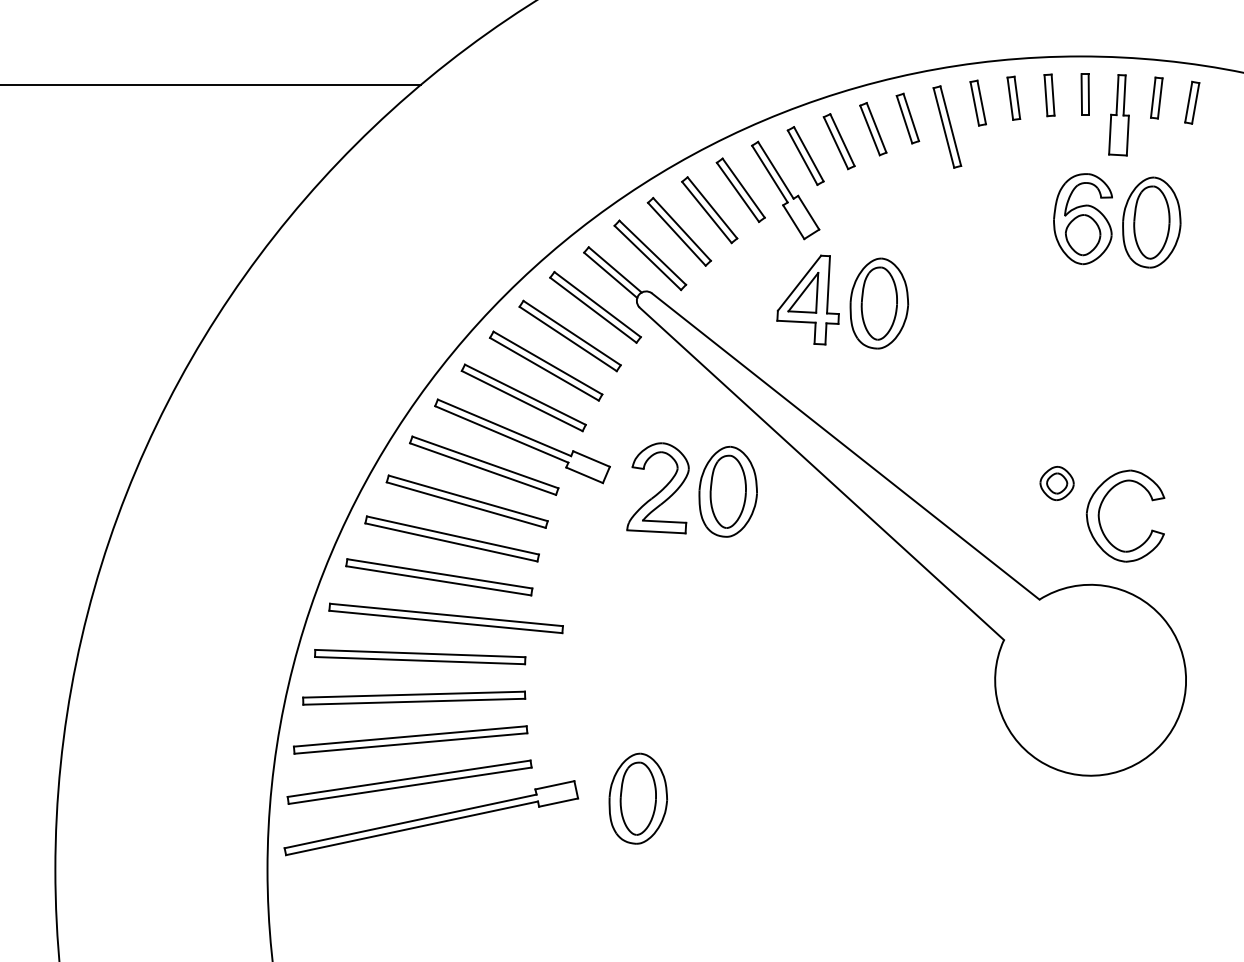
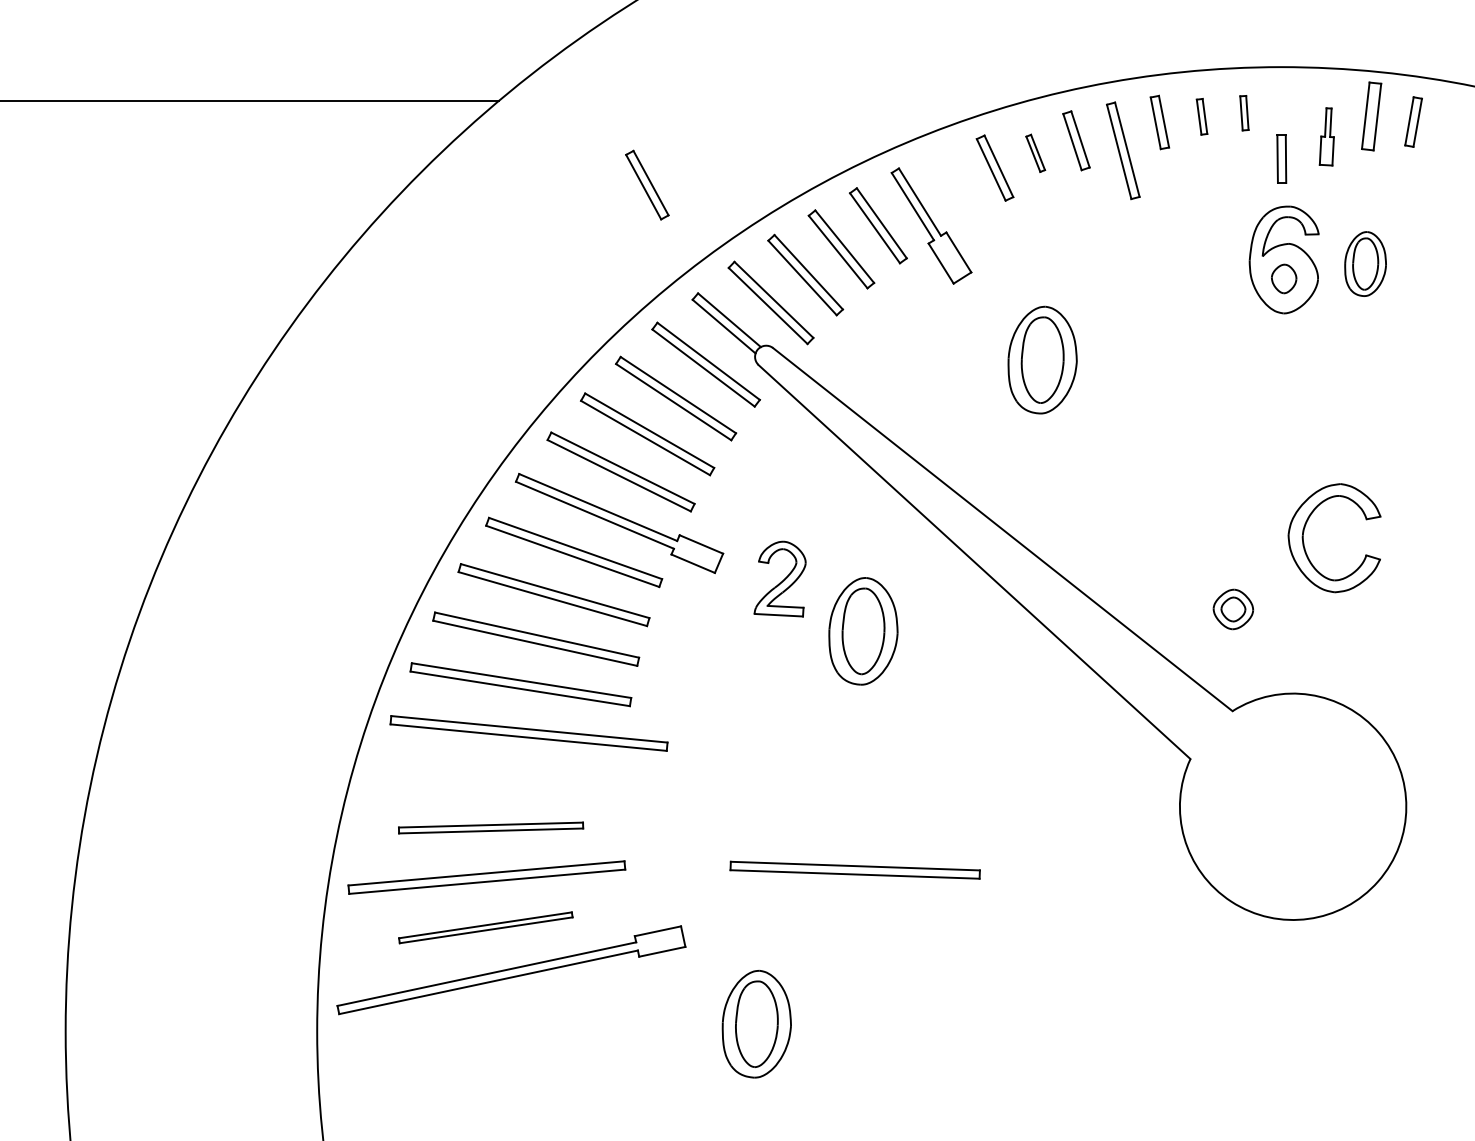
part: (1085, 93) -> (1281, 158), moved
part: (1049, 94) -> (1244, 112), size x0.7
part: (1013, 98) -> (1201, 116), size x0.7
part: (1156, 98) -> (1371, 116), size x1.4
part: (1118, 114) -> (1326, 136), size x0.6
part: (873, 129) -> (1035, 153), size x0.6
part: (805, 155) -> (647, 184), moved
part: (1151, 222) -> (1365, 263), size x0.6
part: (1082, 234) -> (1283, 278), size x0.6
part: (807, 299) -> (957, 355), removed
part: (1057, 483) -> (1233, 609), moved
part: (657, 487) -> (779, 578), size x0.7
part: (728, 491) -> (863, 631), moved
part: (1100, 519) -> (1304, 542), moved
part: (419, 656) -> (854, 869), moved
part: (413, 697) -> (490, 827), size x0.7
part: (409, 782) -> (485, 927), size x0.6
part: (638, 798) -> (756, 1024), moved

